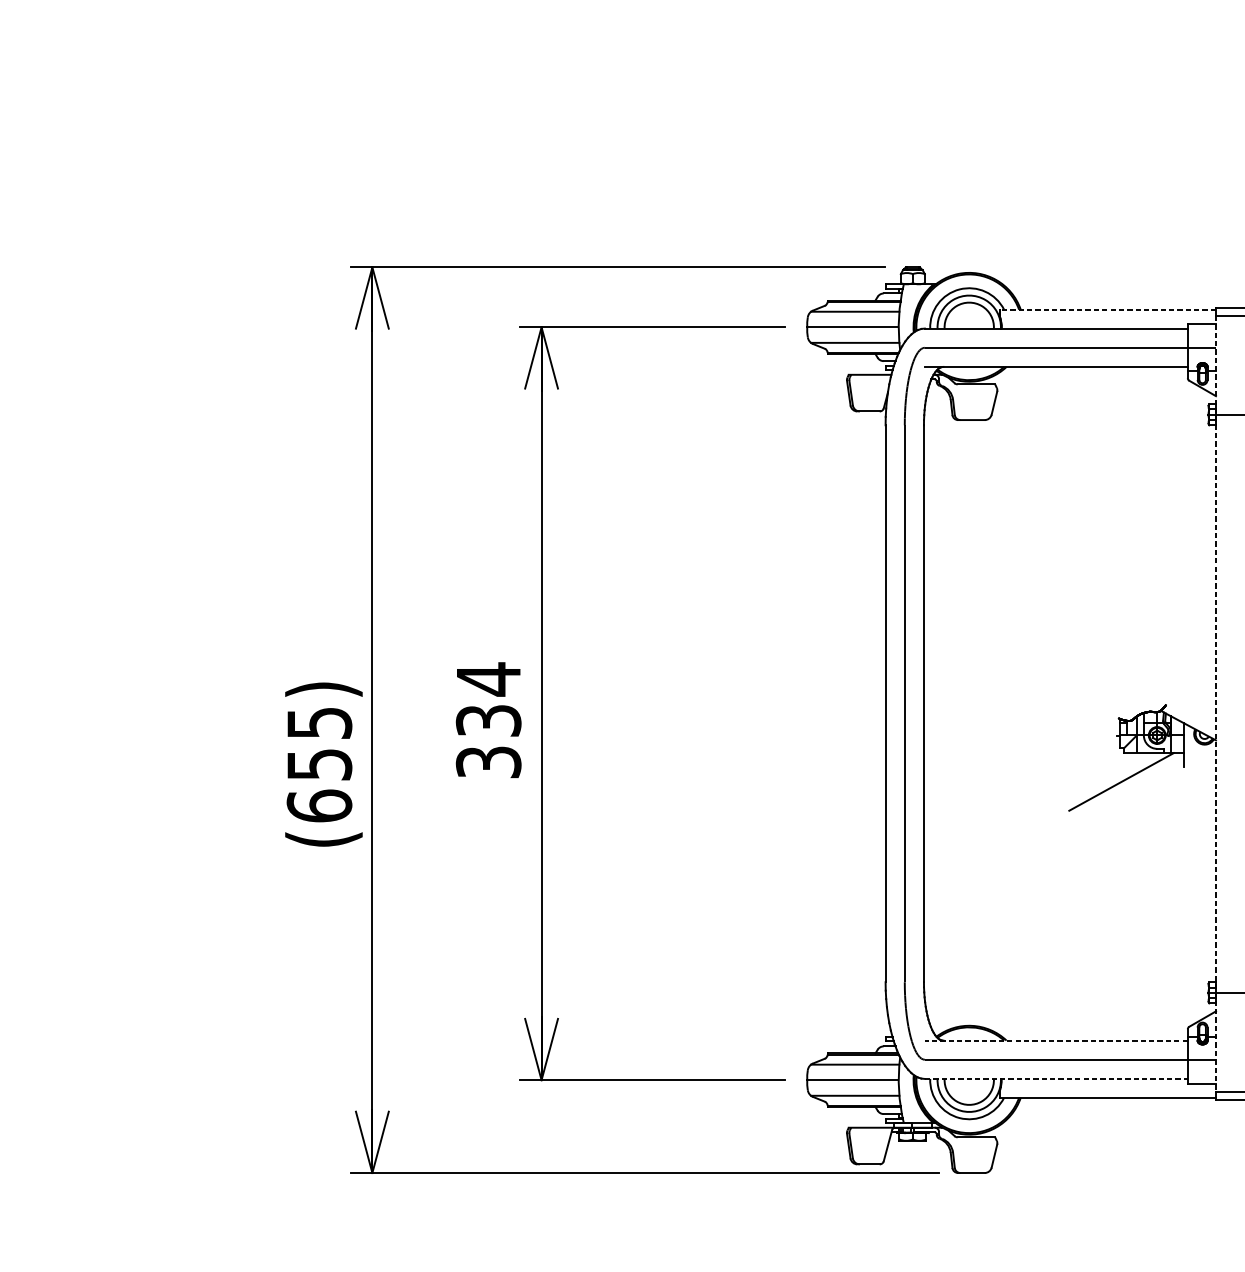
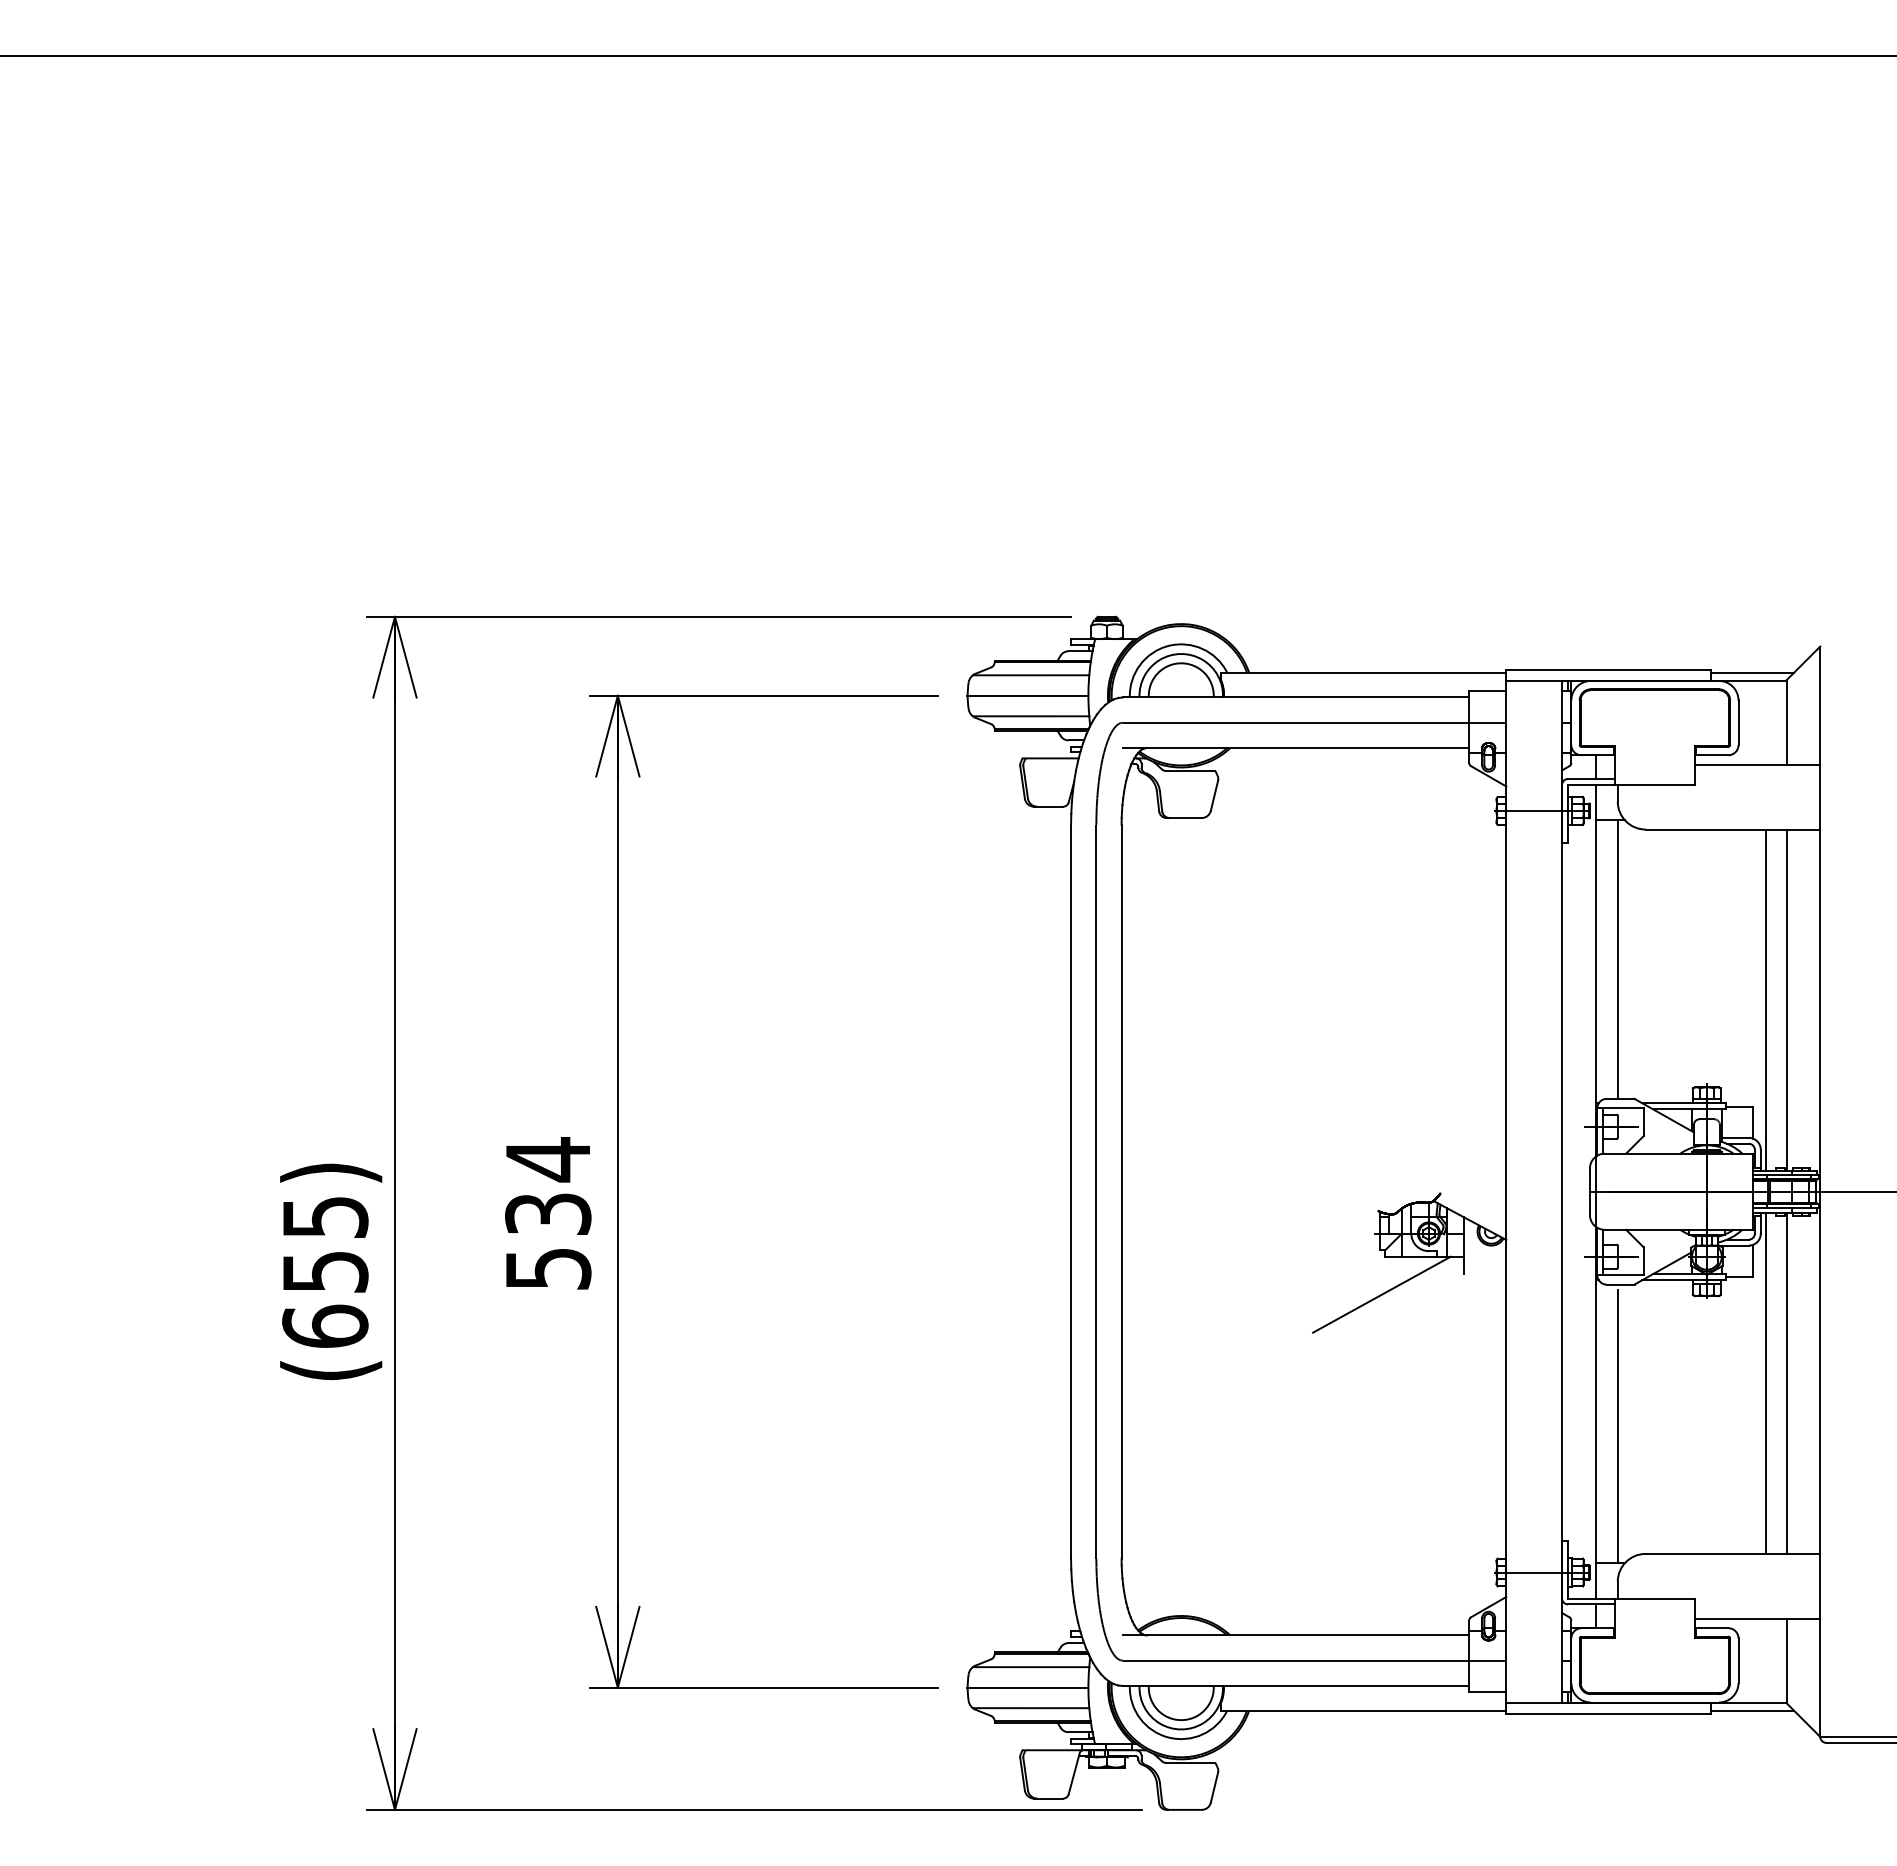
line: (1107, 309) -> (1363, 672), dashed -> solid
line: (1216, 703) -> (1506, 1191), dashed -> solid
text: (488, 762) -> (548, 1268), 334 -> 534
line: (1055, 1040) -> (1295, 1635), dashed -> solid
line: (1056, 1078) -> (1296, 1685), dashed -> solid

